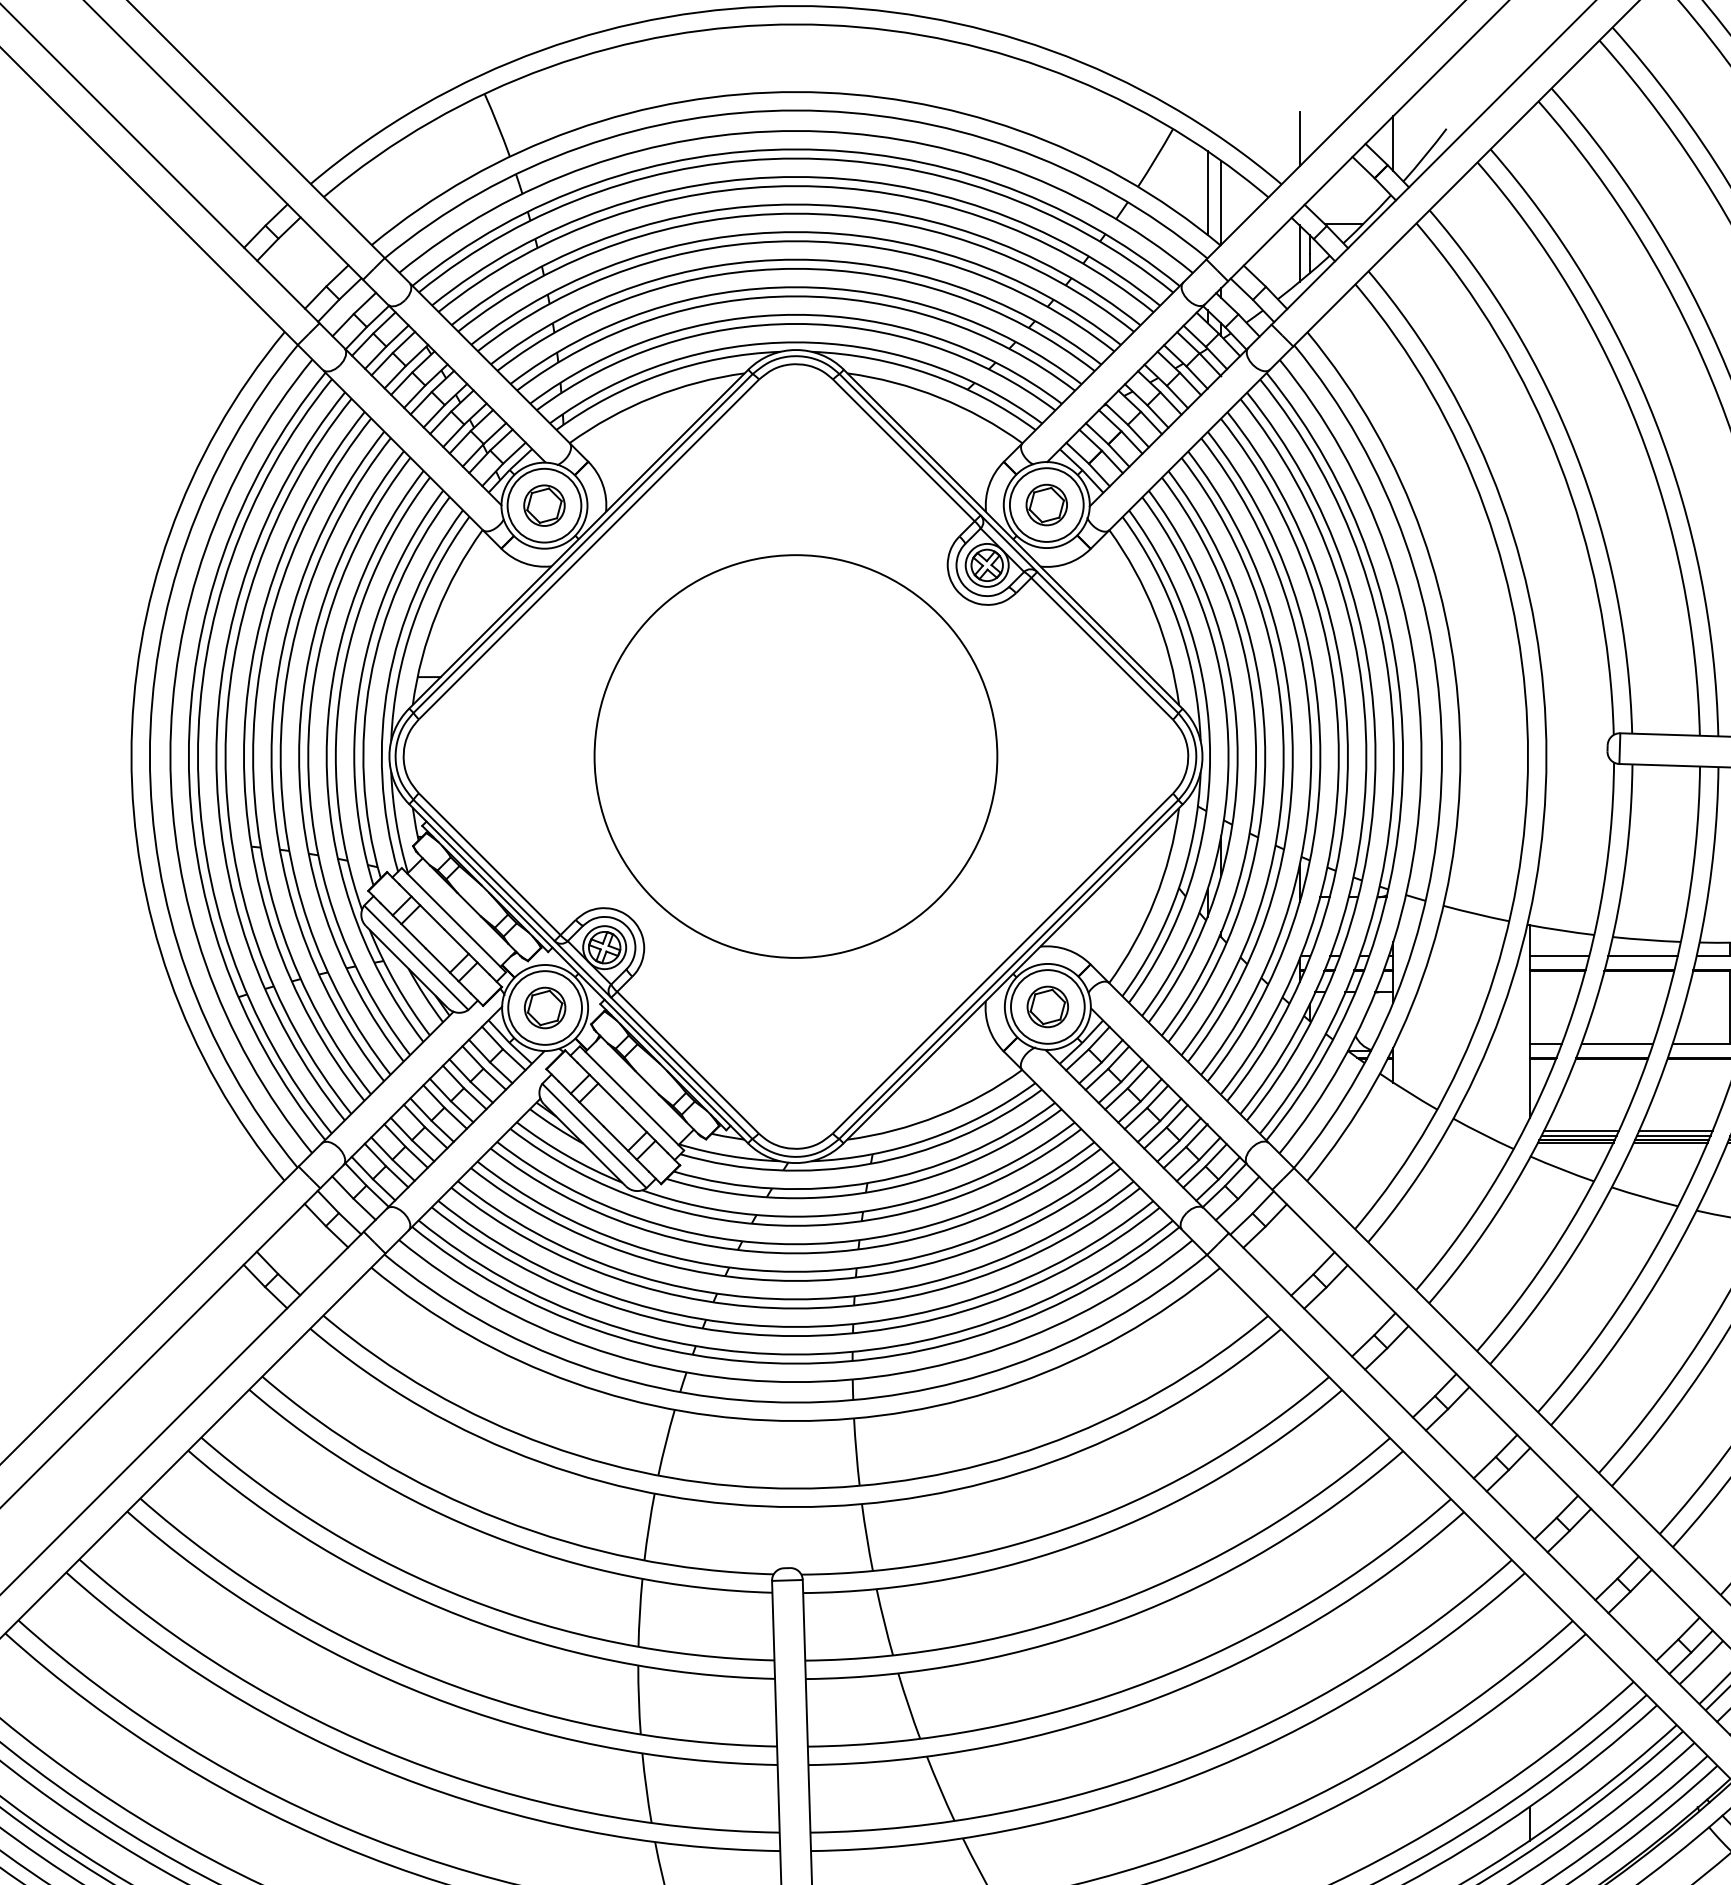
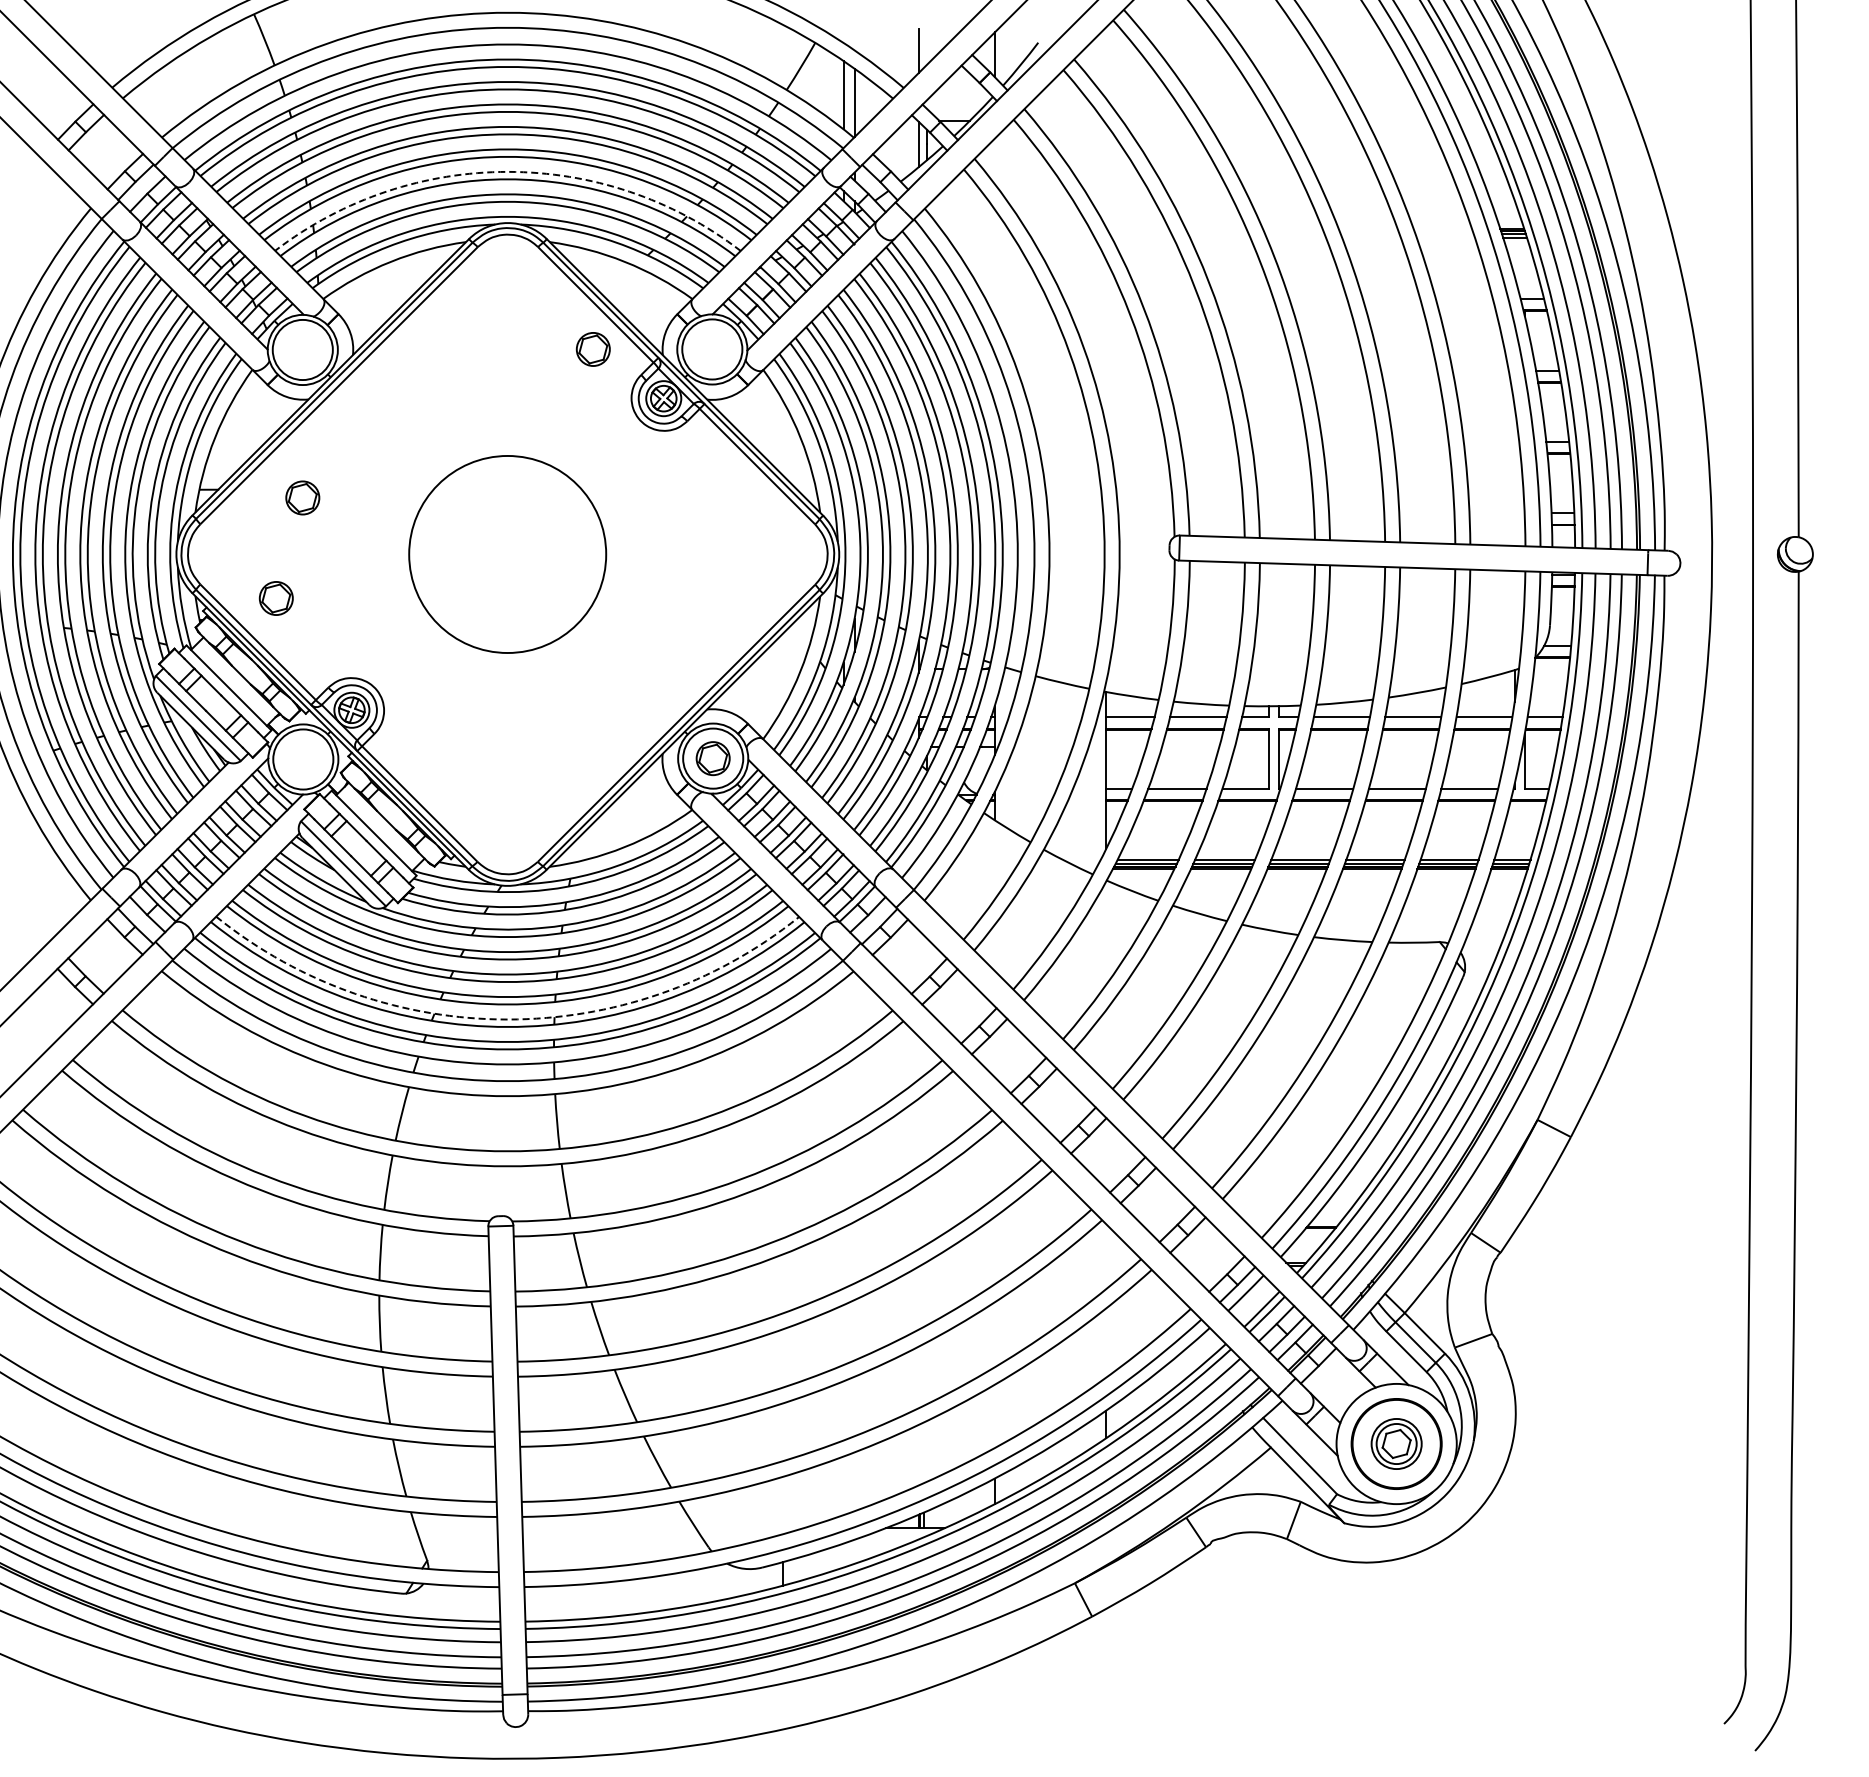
arc: (796, 286) -> (508, 171), solid -> dashed
part: (544, 505) -> (302, 497), moved
part: (1045, 505) -> (592, 349), moved
circle: (795, 756) -> (507, 554), size x0.6
part: (544, 1008) -> (275, 598), moved
arc: (795, 1326) -> (507, 1019), solid -> dashed

